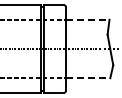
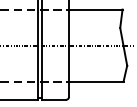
line: (87, 19) -> (95, 9), dashed -> solid
line: (88, 78) -> (96, 82), dashed -> solid

